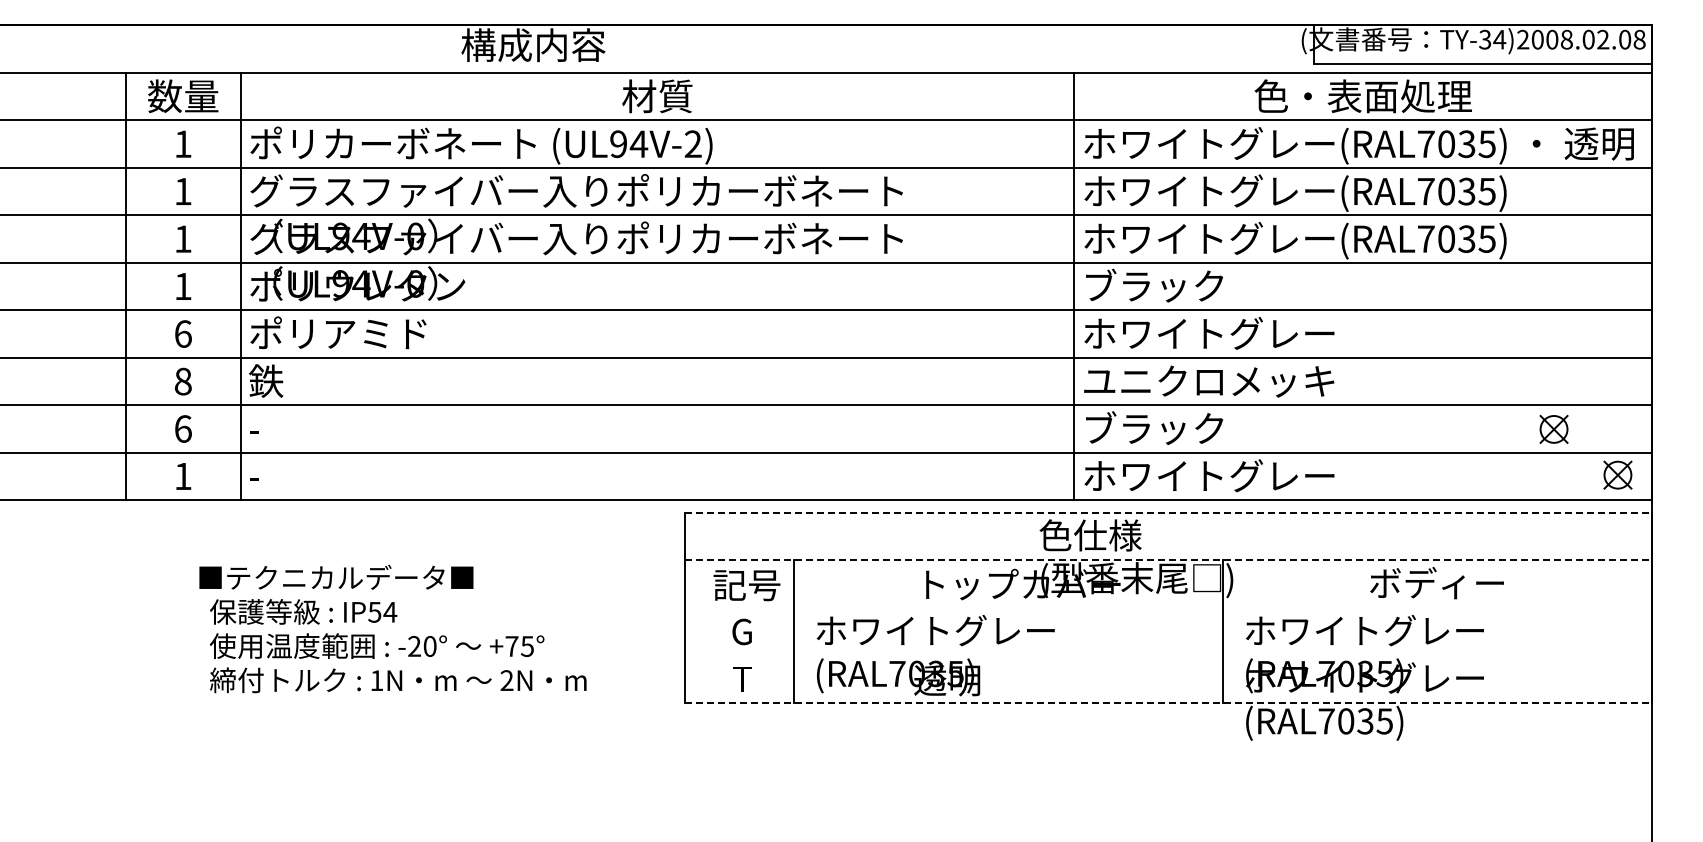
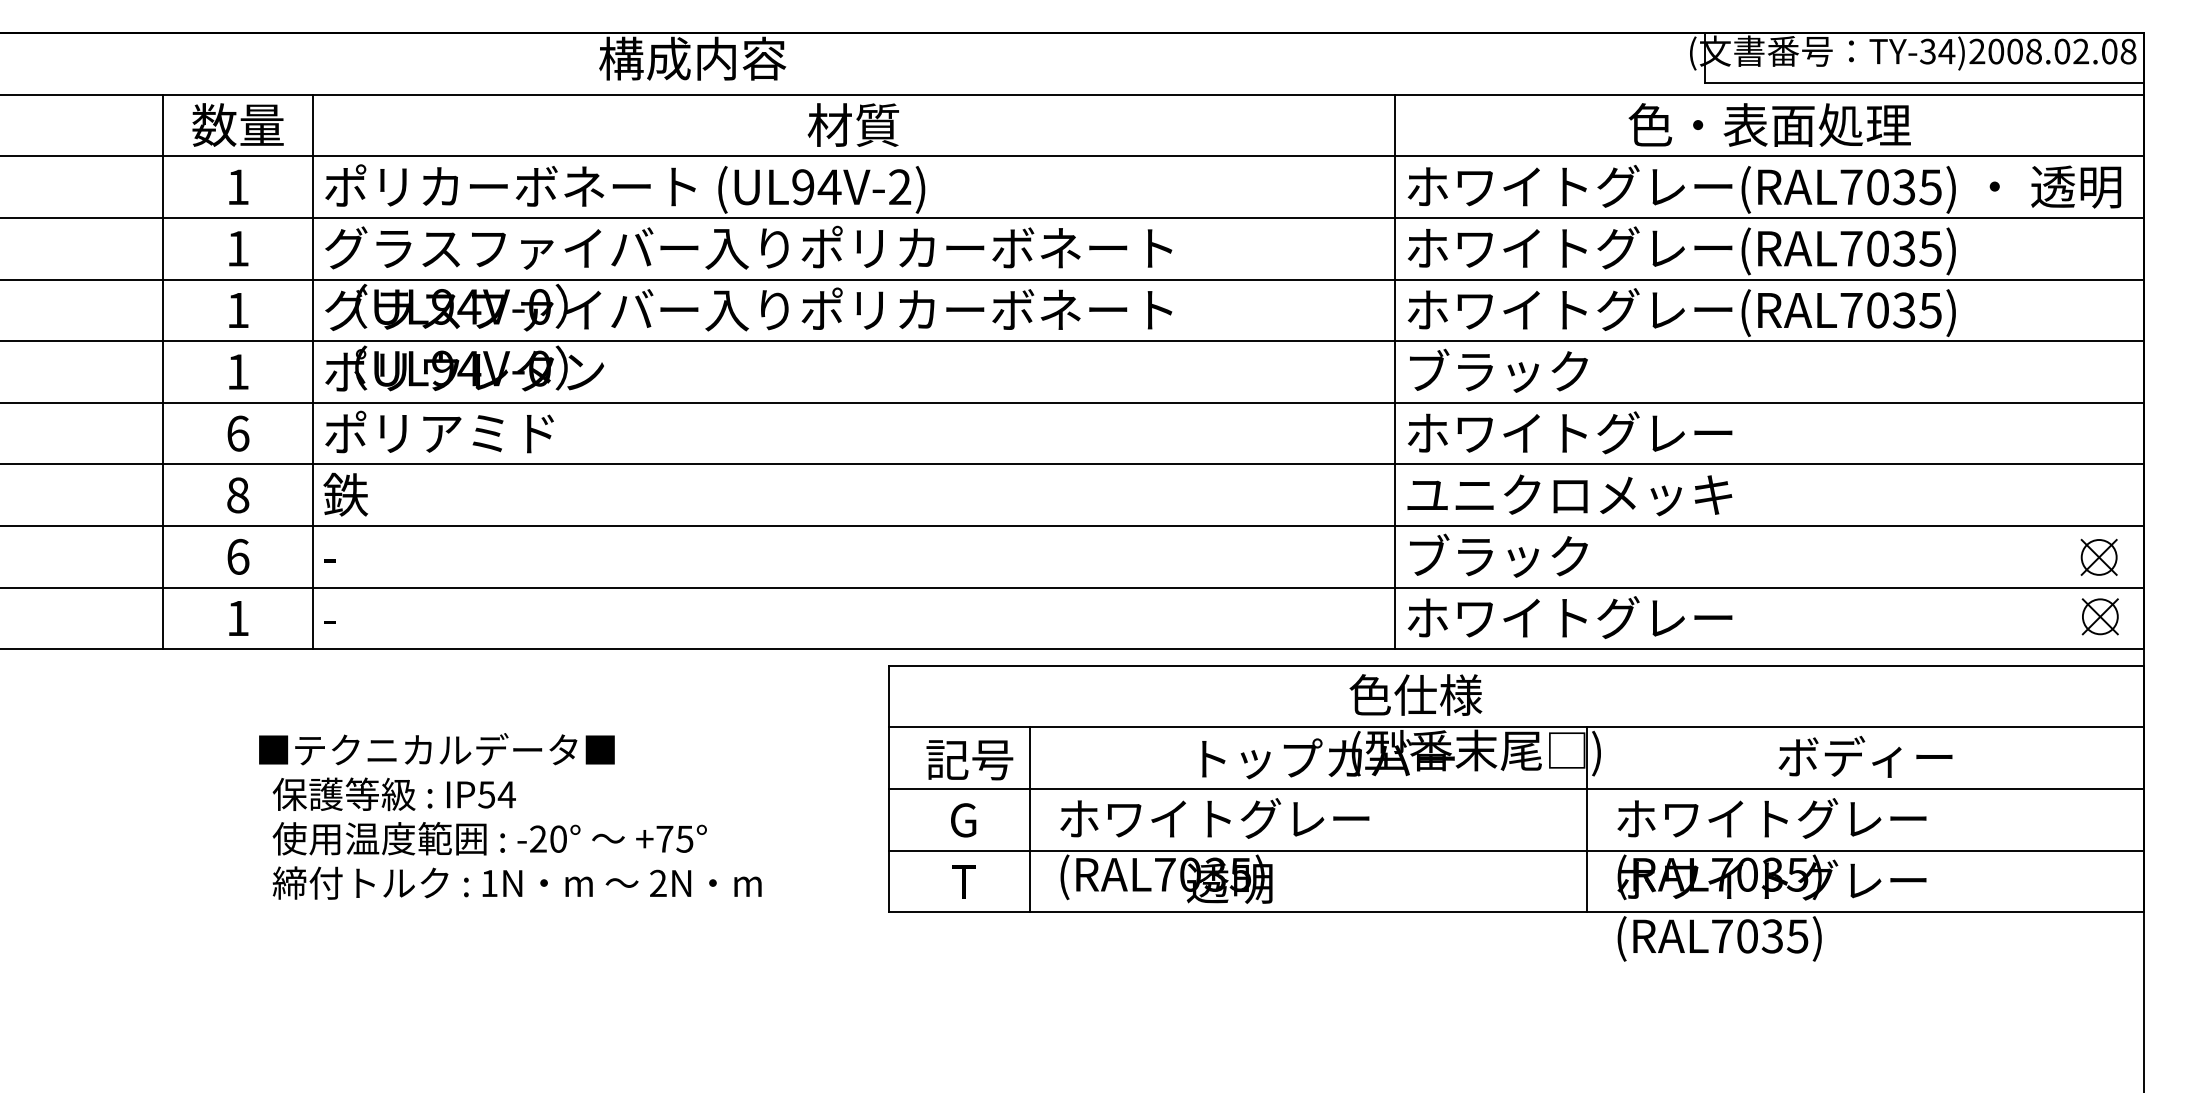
part: (1553, 428) -> (2098, 556), moved
line: (1168, 512) -> (1516, 665), dashed -> solid
line: (1168, 560) -> (1516, 727), dashed -> solid
line: (1167, 607) -> (1515, 788), added
line: (1167, 655) -> (1515, 850), added
line: (1168, 702) -> (1516, 911), dashed -> solid

